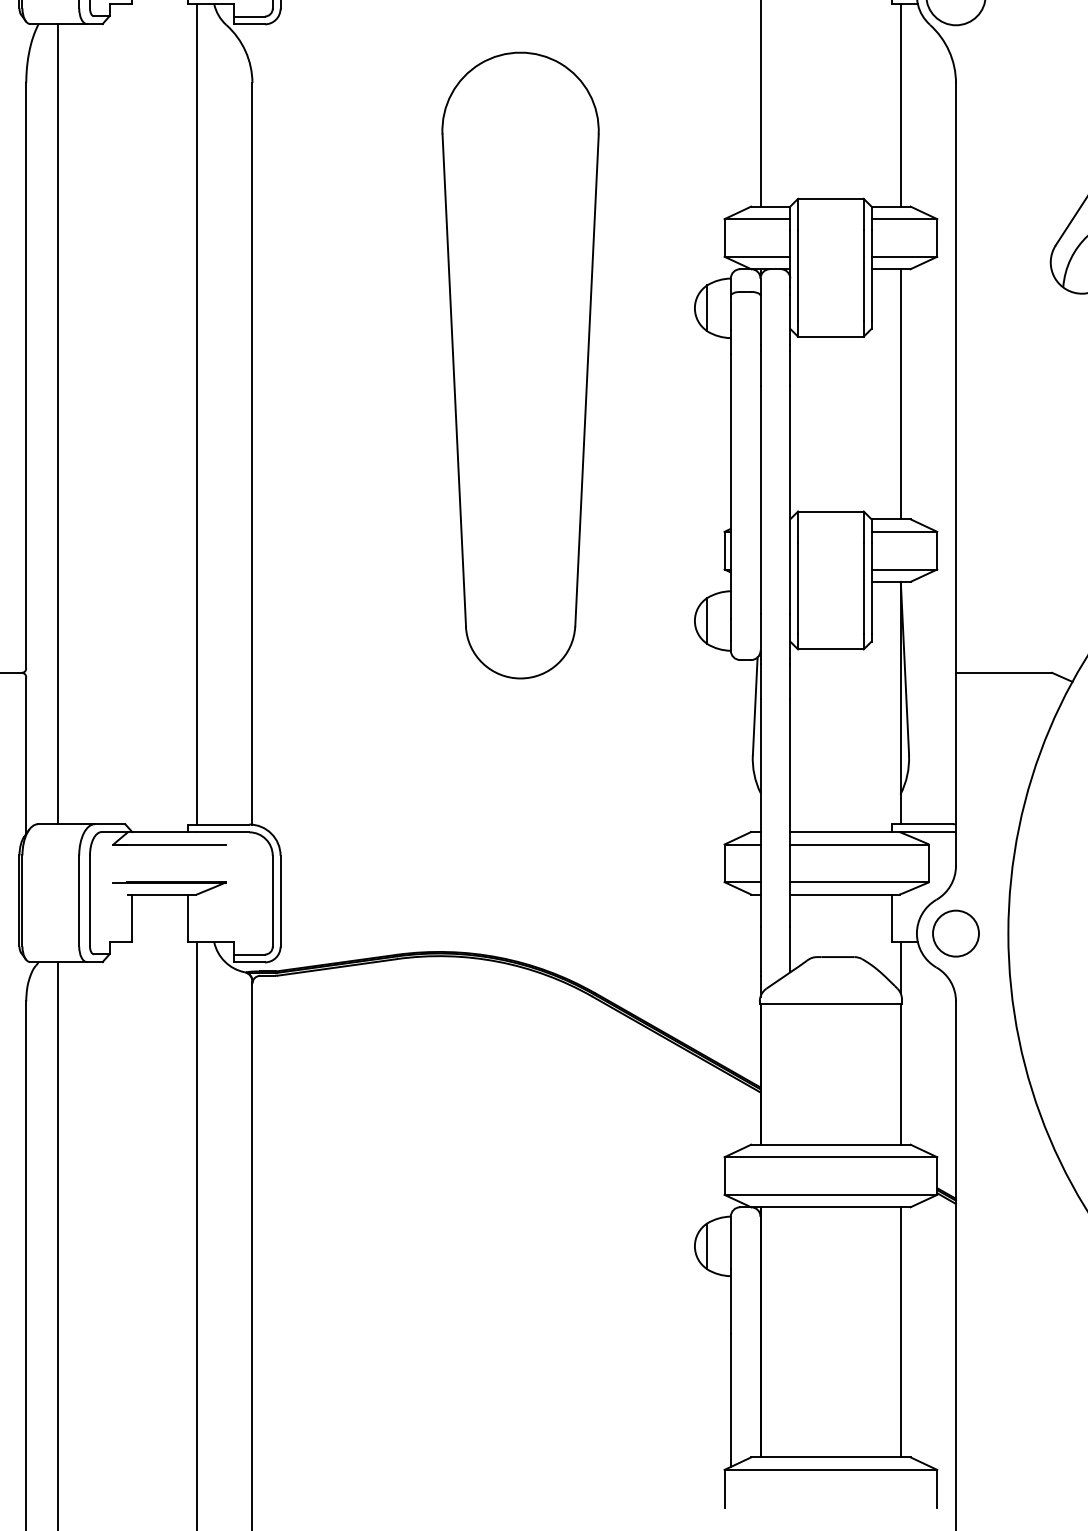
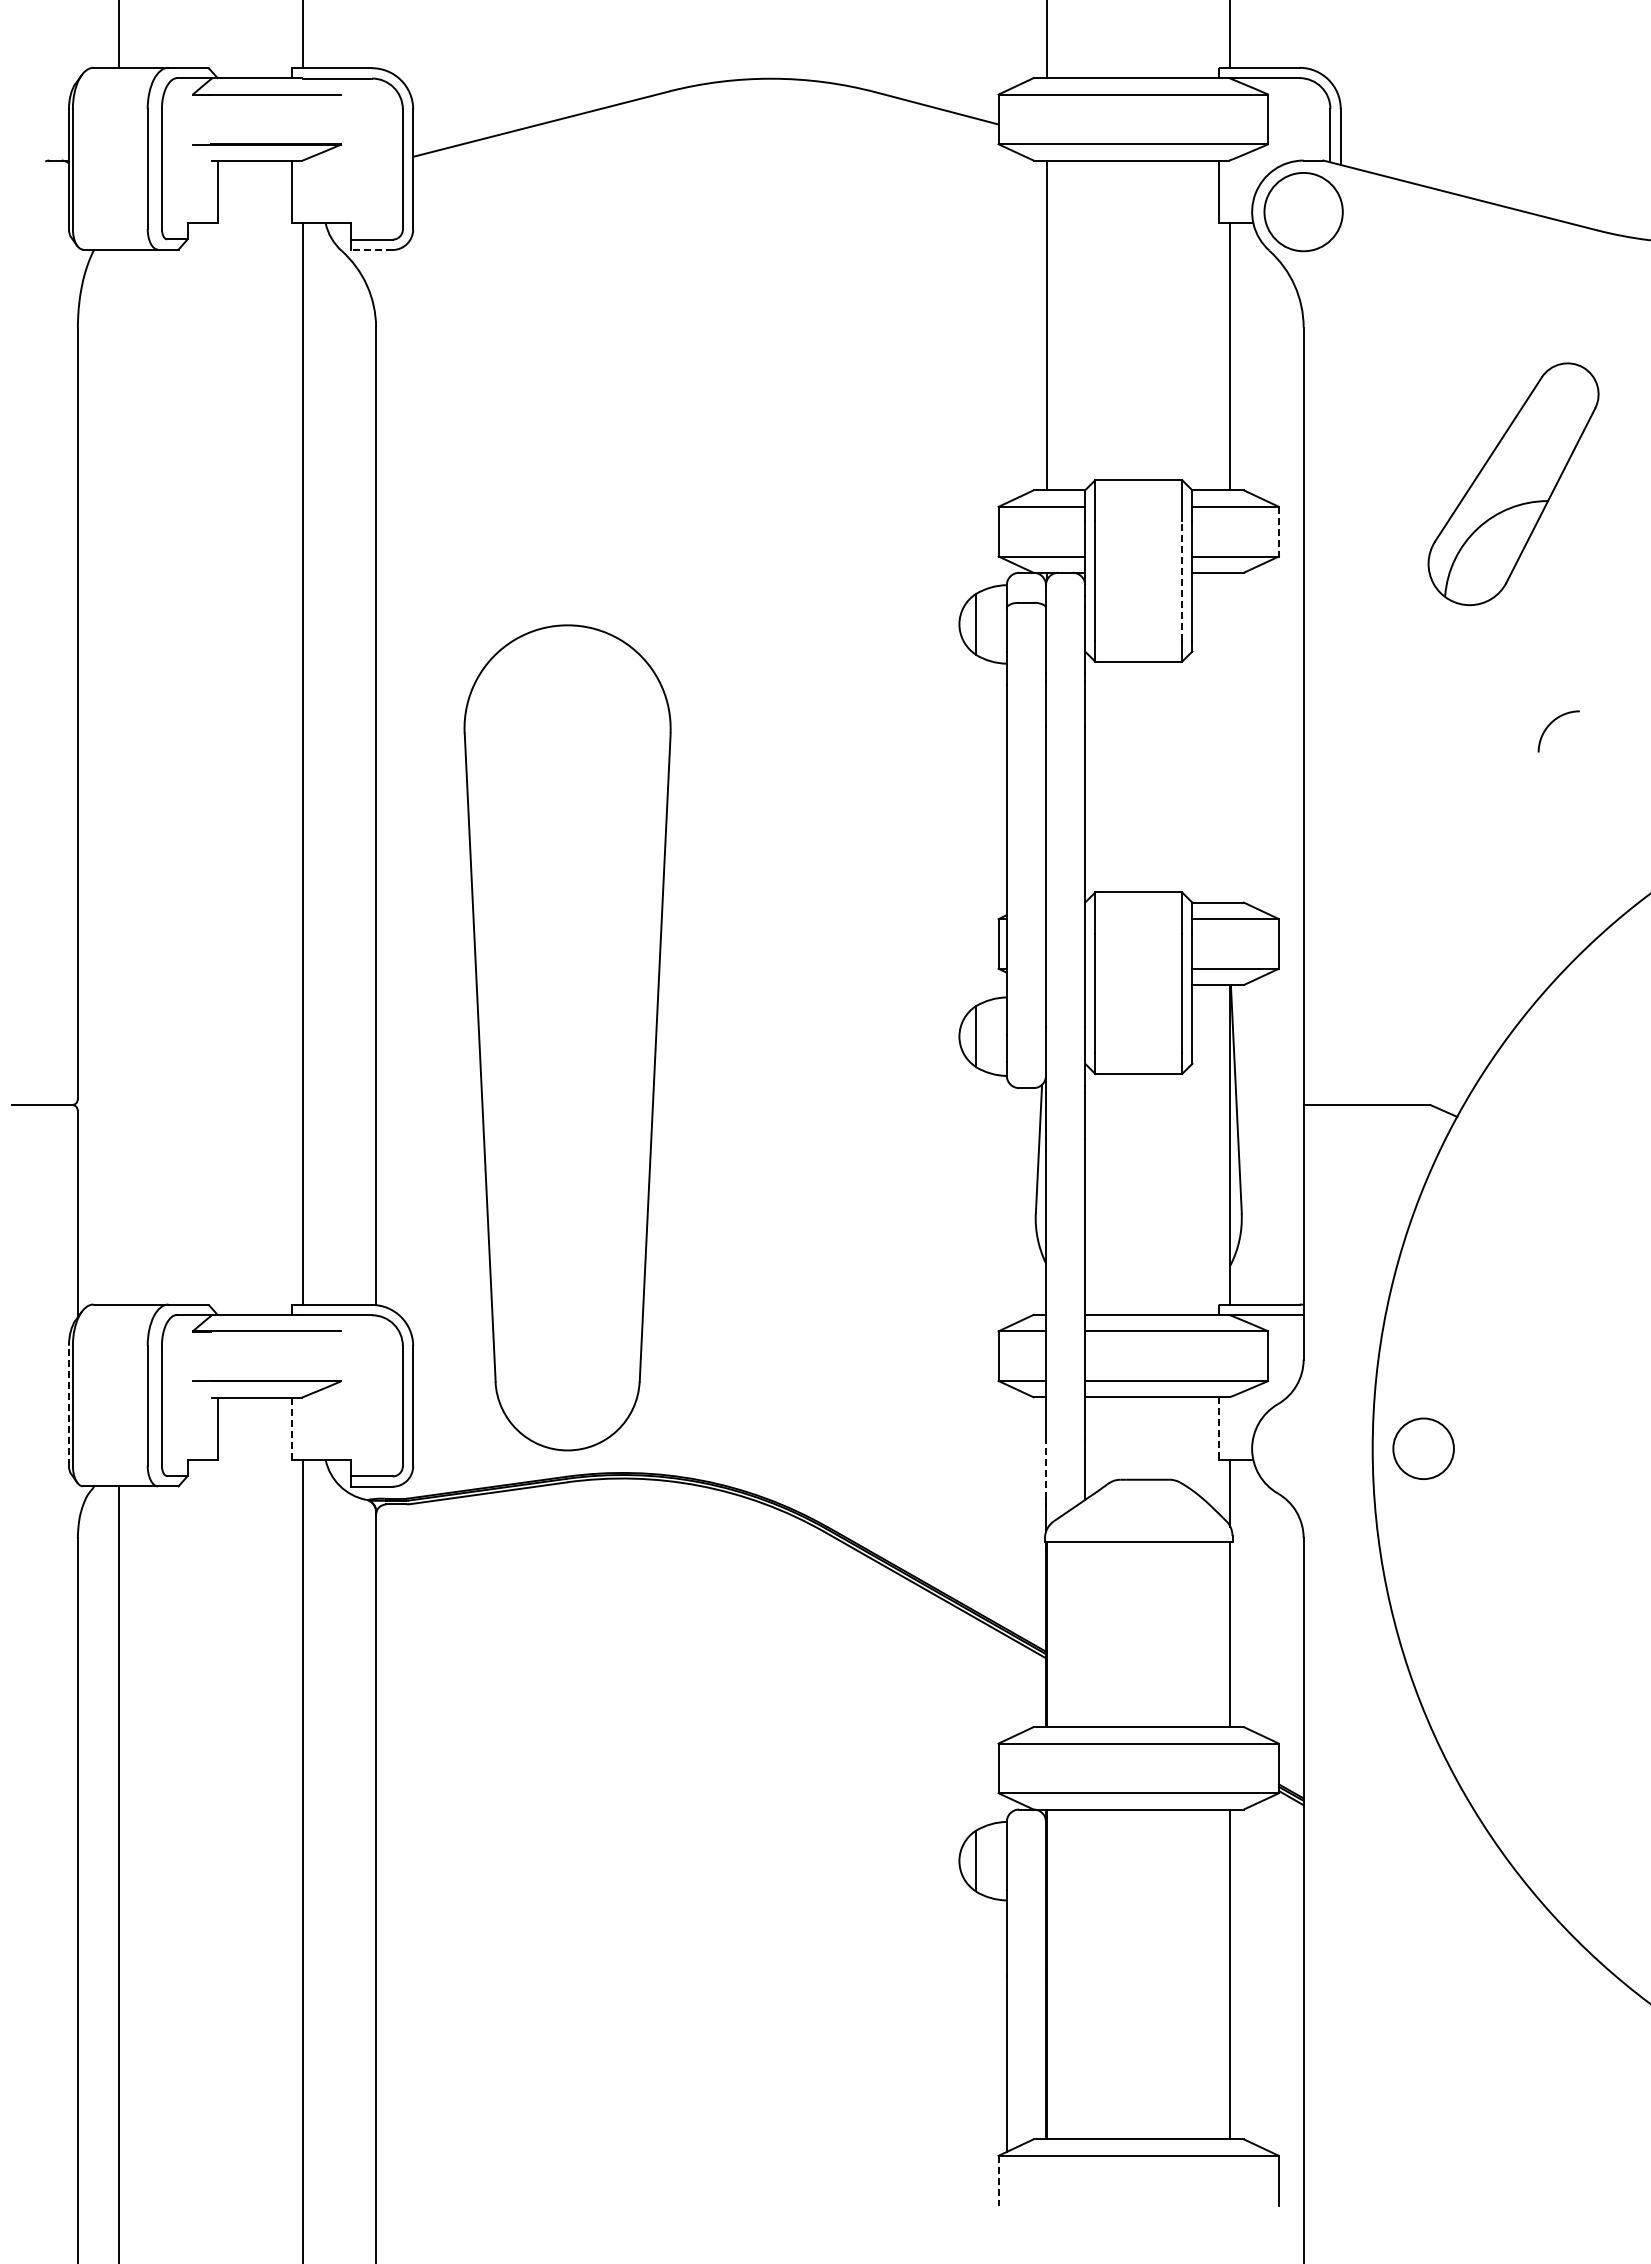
line: (248, 24) -> (371, 250), solid -> dashed
line: (936, 237) -> (1278, 531), solid -> dashed
line: (864, 275) -> (1182, 581), solid -> dashed
part: (520, 365) -> (567, 1037), moved
line: (900, 394) -> (1230, 737), removed
line: (57, 423) -> (119, 776), removed
line: (19, 900) -> (68, 1405), solid -> dashed
line: (188, 918) -> (291, 1429), solid -> dashed
line: (892, 918) -> (1219, 1428), solid -> dashed
circle: (955, 933) -> (1423, 1448), moved
line: (760, 948) -> (1046, 1468), solid -> dashed
line: (724, 1488) -> (998, 2180), solid -> dashed

